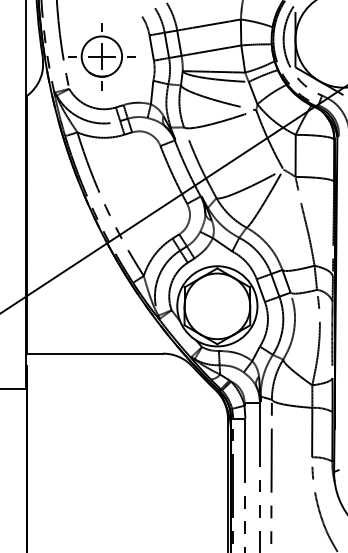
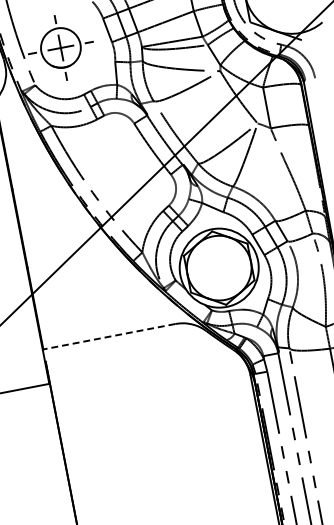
line: (94, 353) -> (109, 336), solid -> dashed

